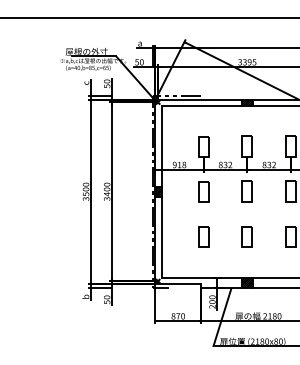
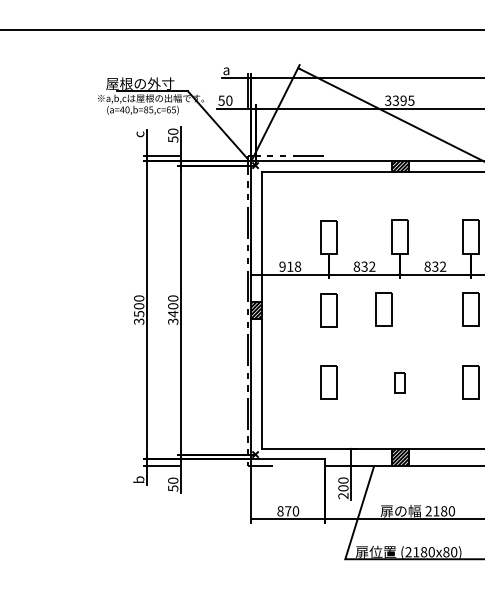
part: (246, 191) -> (382, 309), moved
part: (246, 236) -> (398, 382), size x0.6

